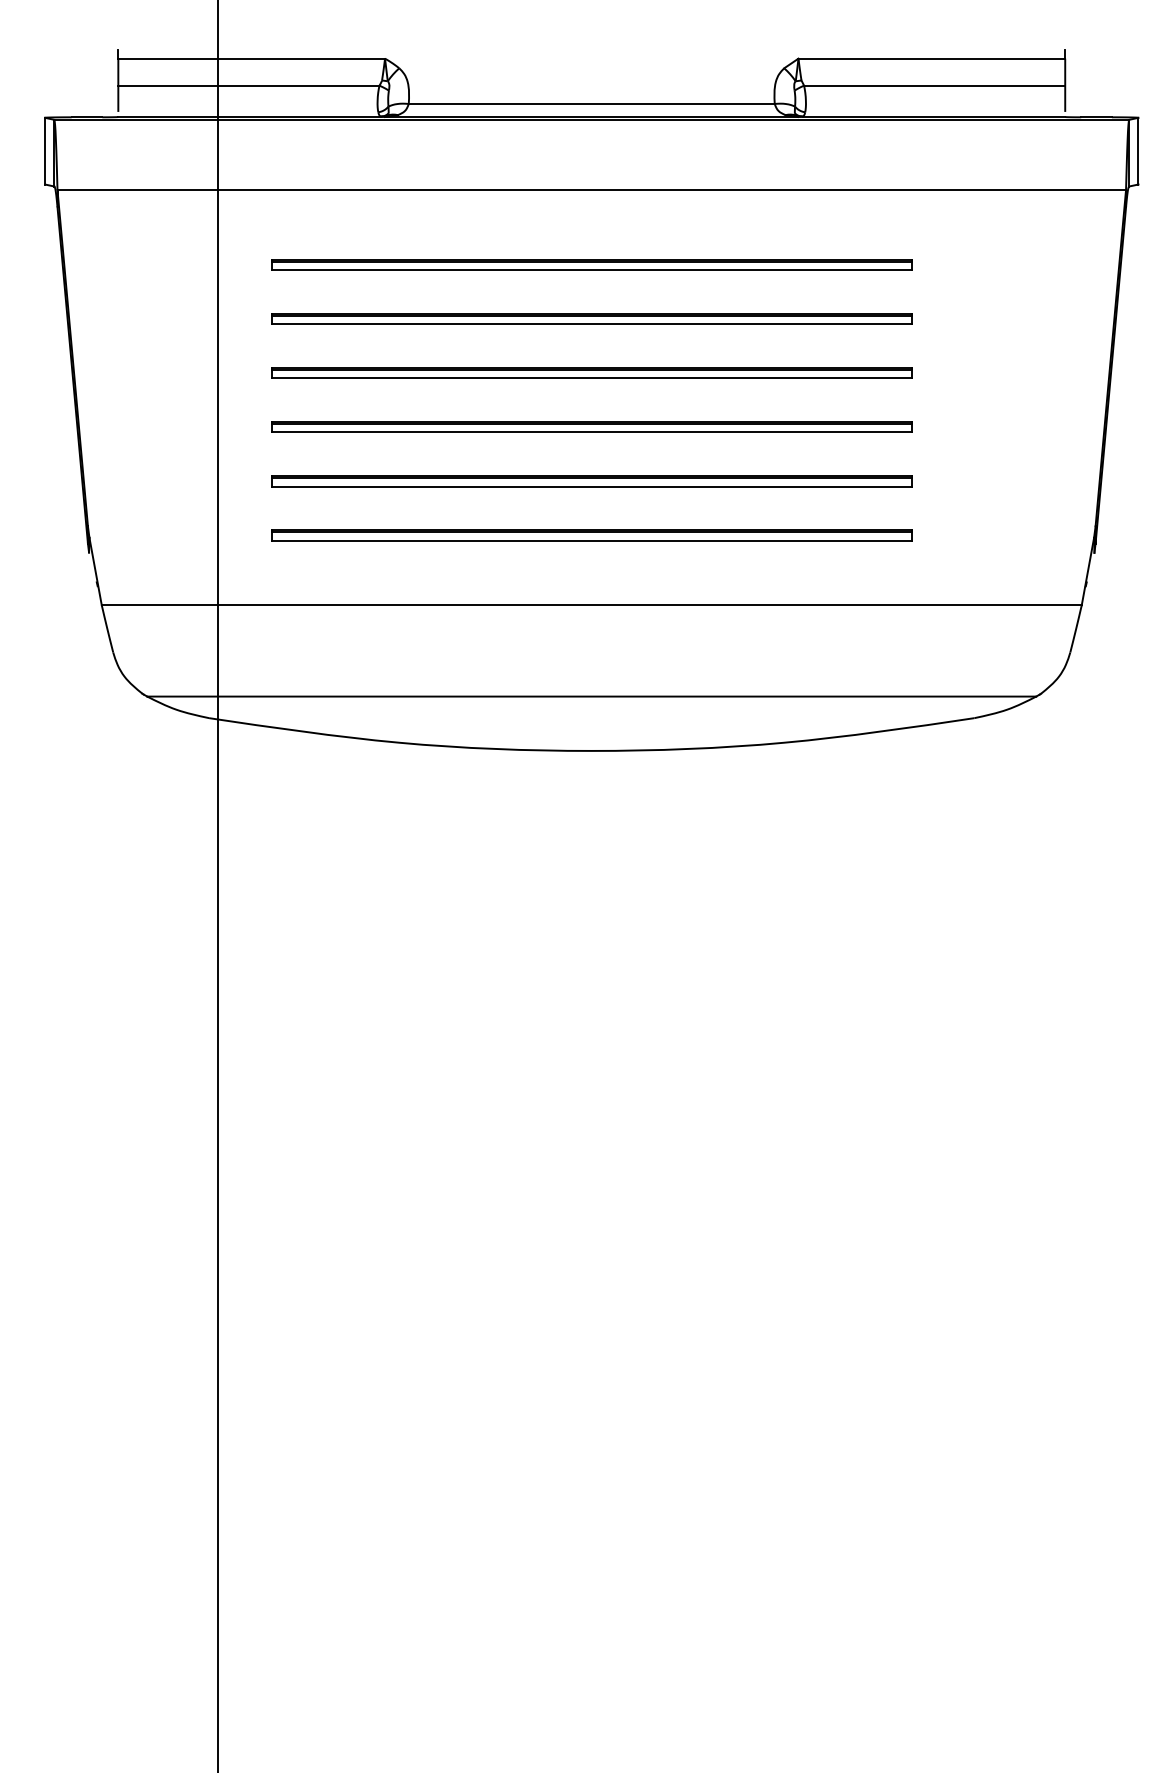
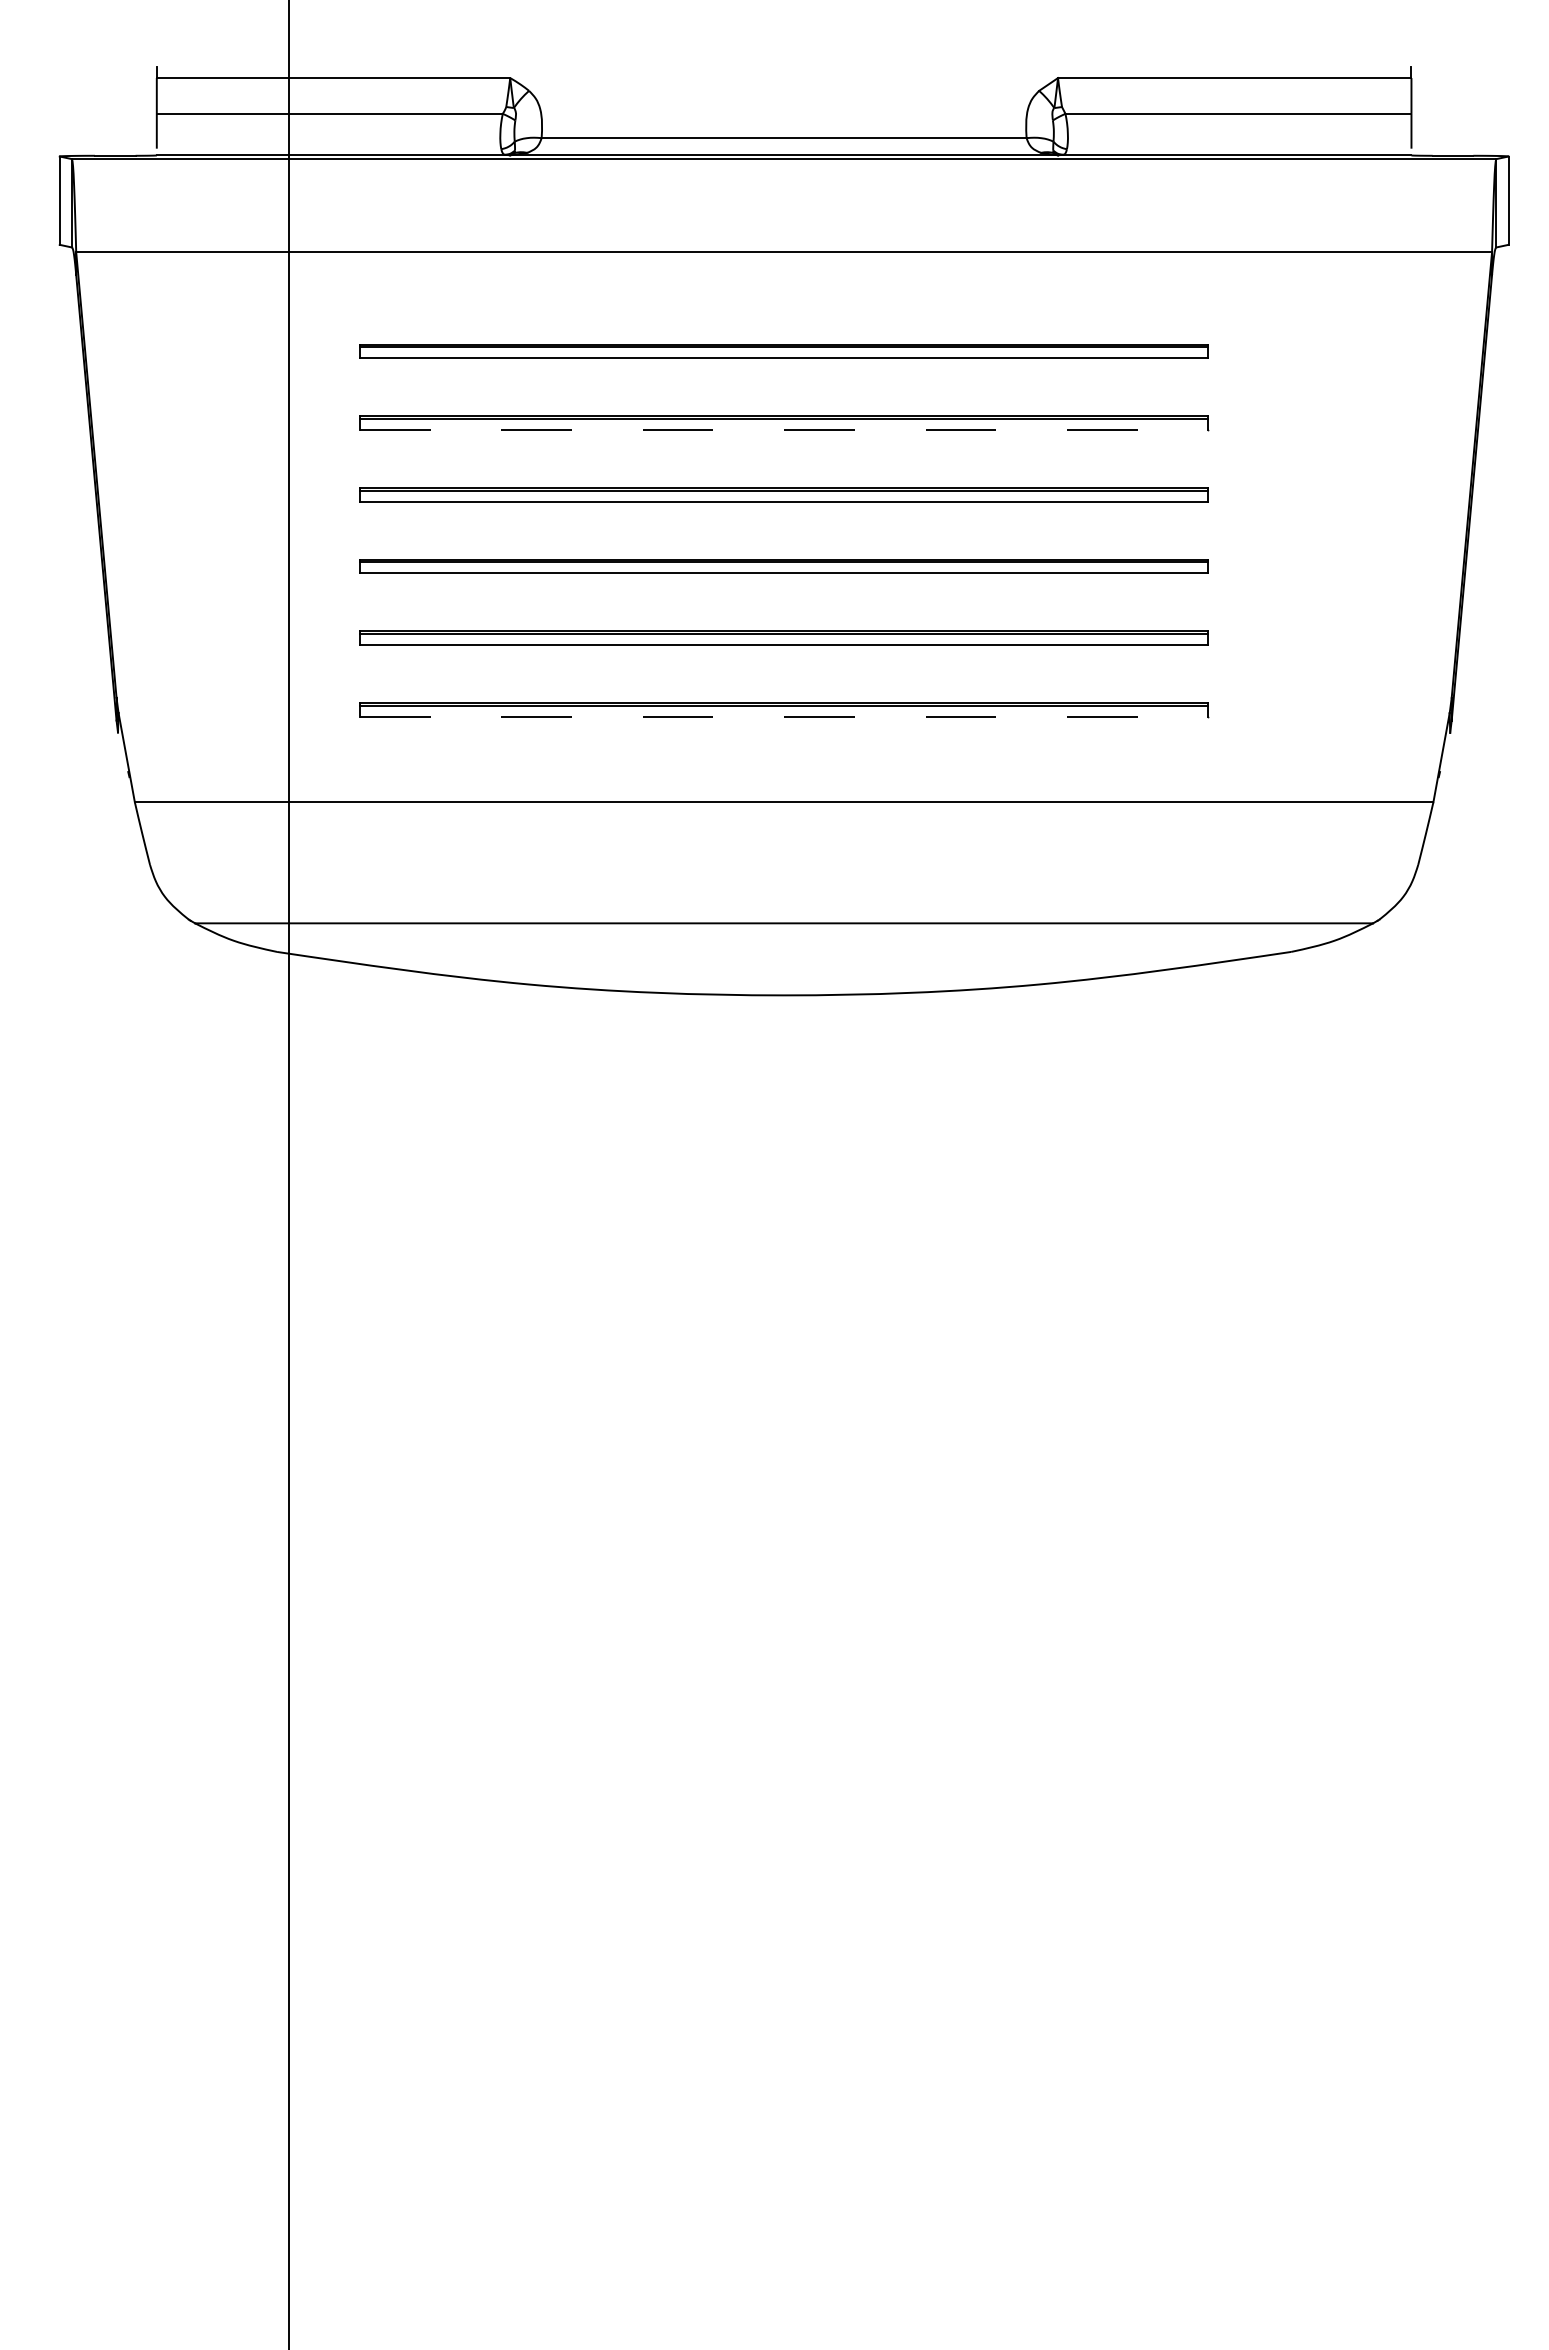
line: (592, 323) -> (784, 429), solid -> dashed
line: (592, 540) -> (784, 716), solid -> dashed

